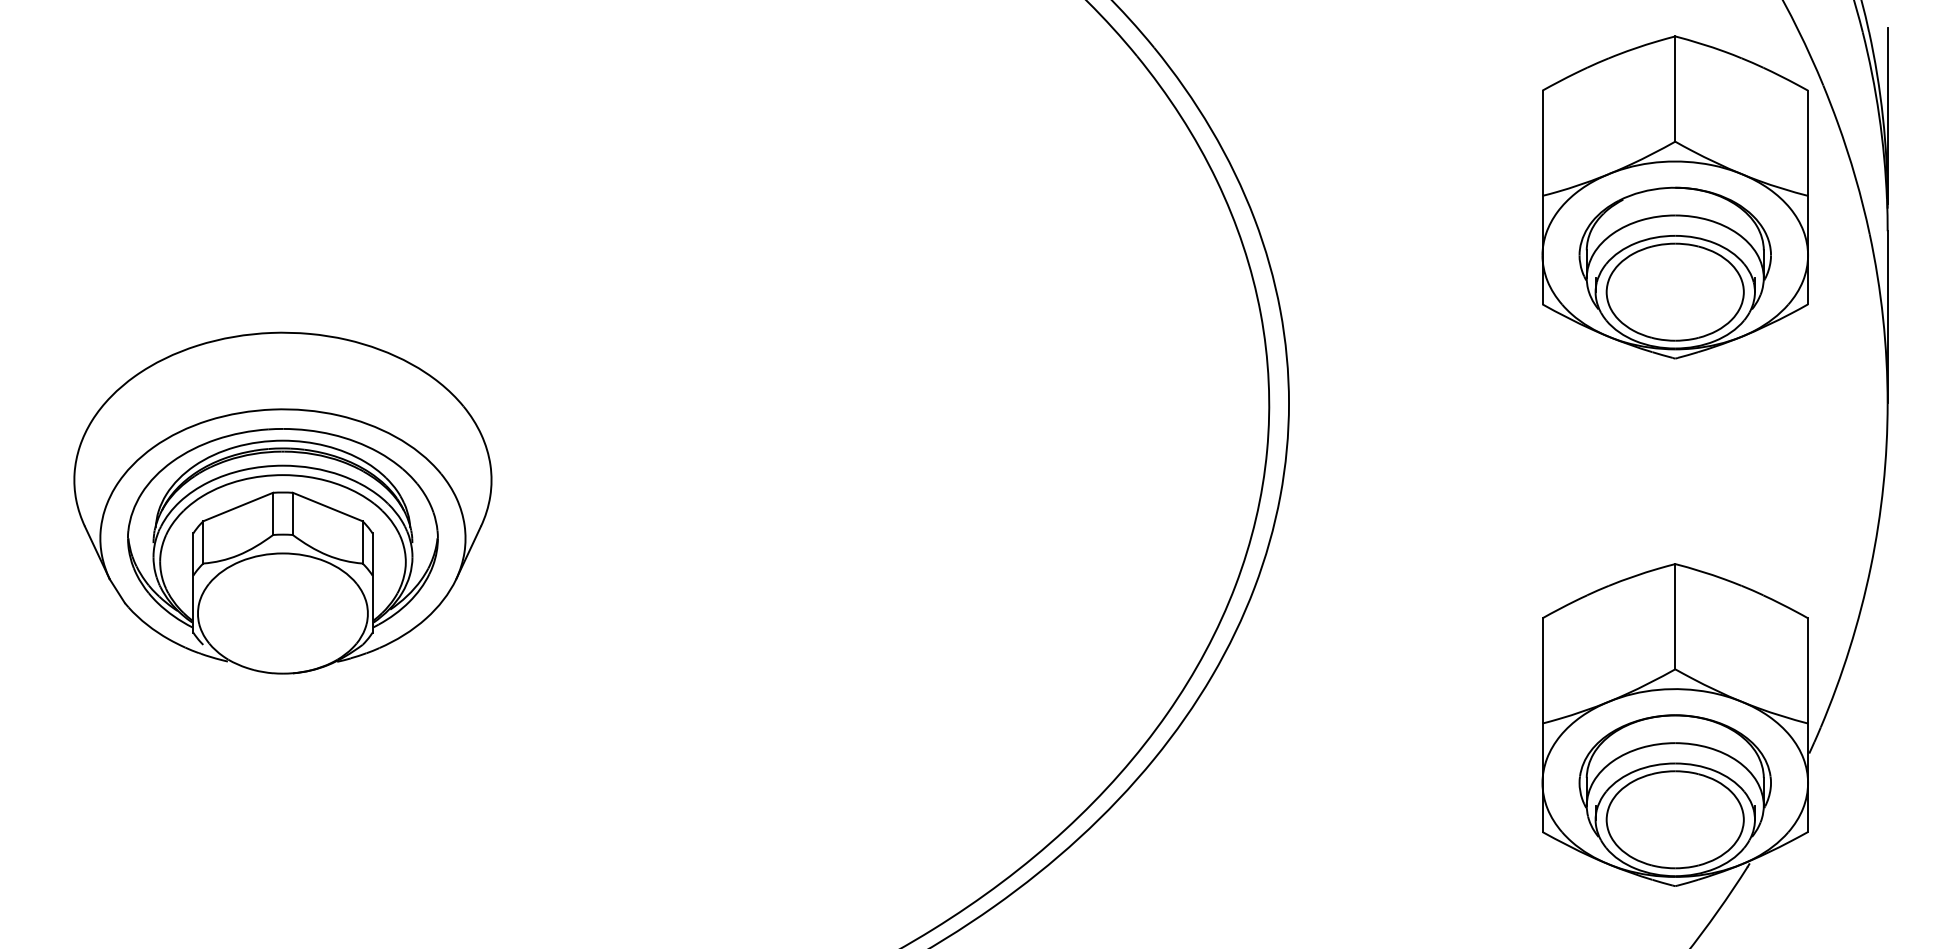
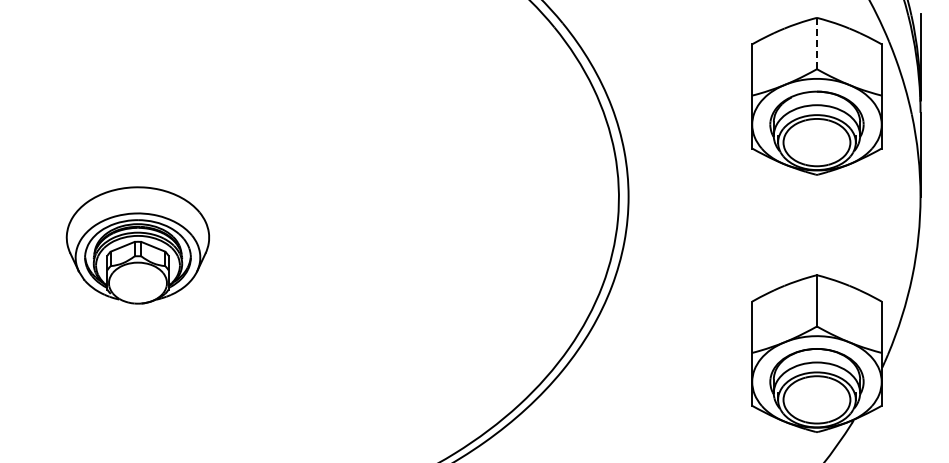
line: (1674, 88) -> (816, 43), solid -> dashed
part: (281, 503) -> (137, 245), size x0.7

